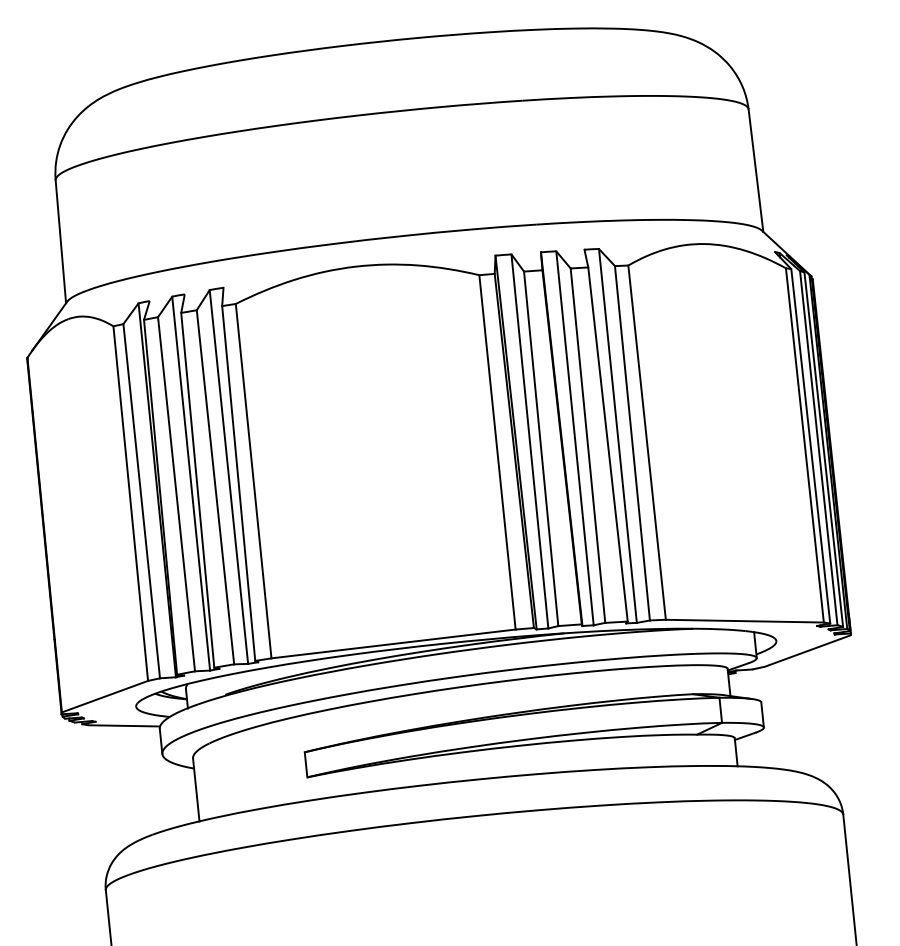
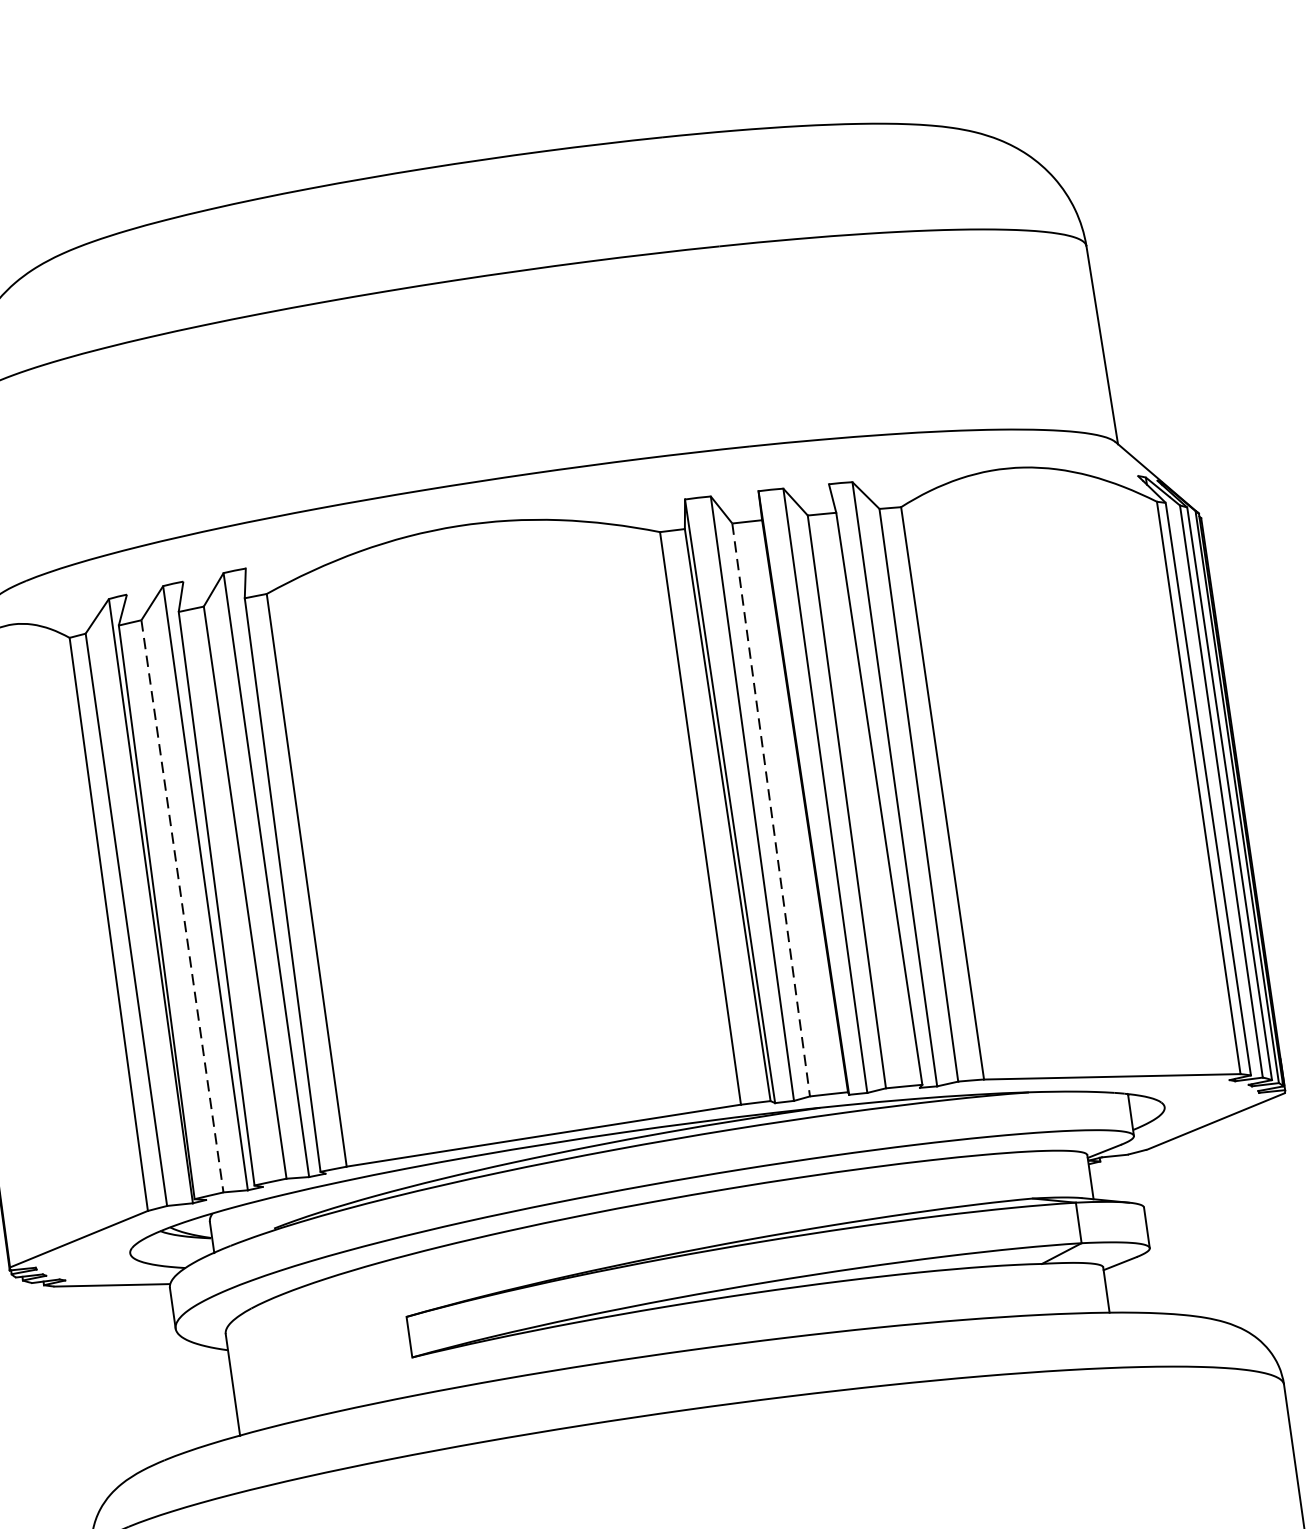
line: (541, 449) -> (771, 811), solid -> dashed
line: (176, 494) -> (182, 906), solid -> dashed

